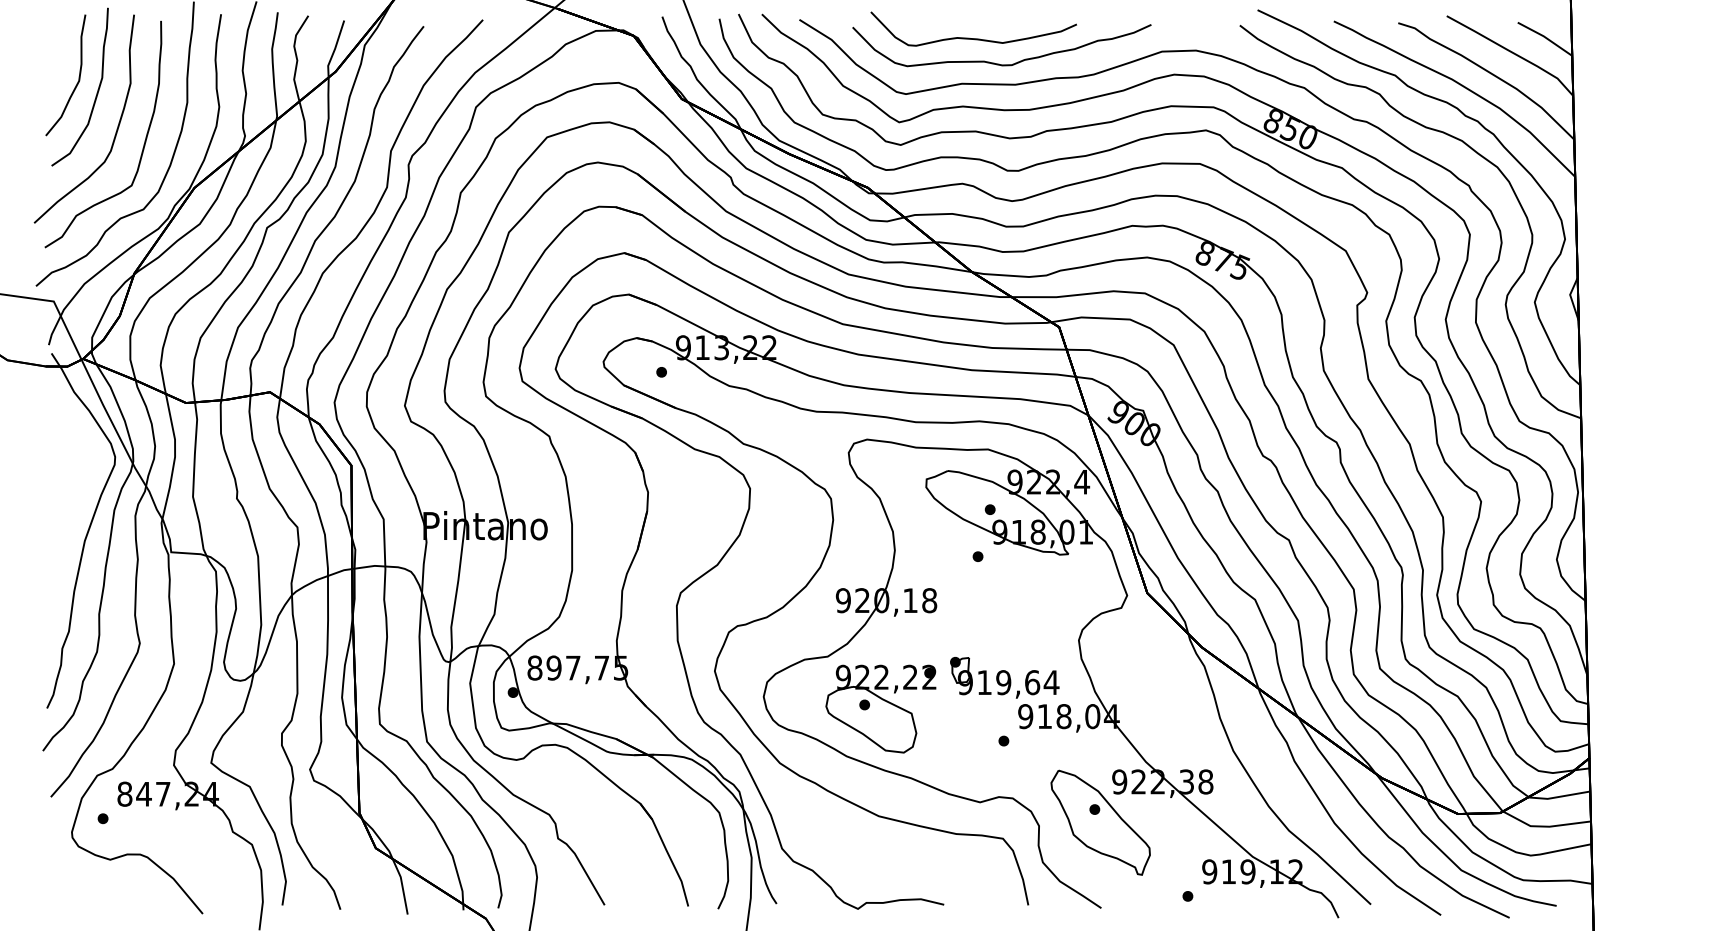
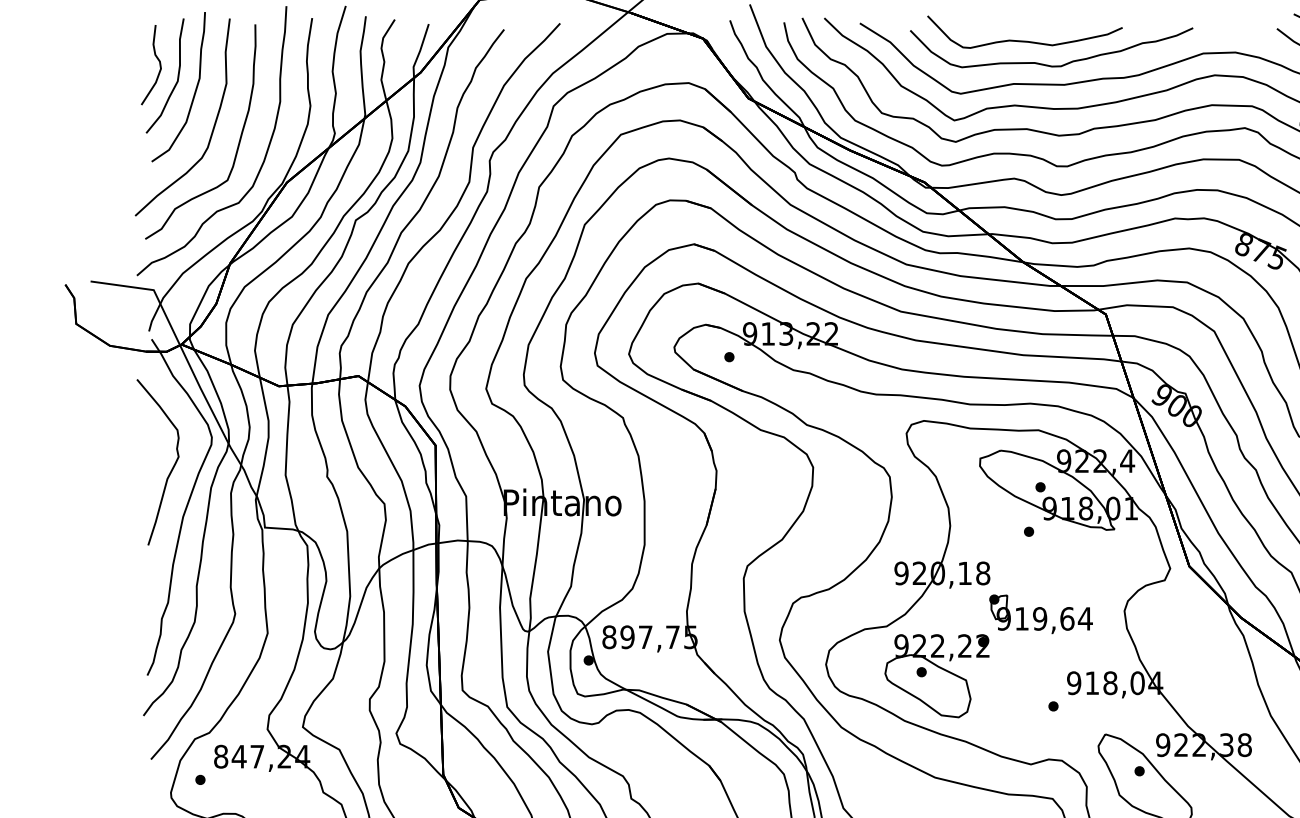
curve: (59, 63) -> (159, 64), added
curve: (72, 490) -> (171, 469), added
part: (1004, 677) -> (1040, 614), moved

